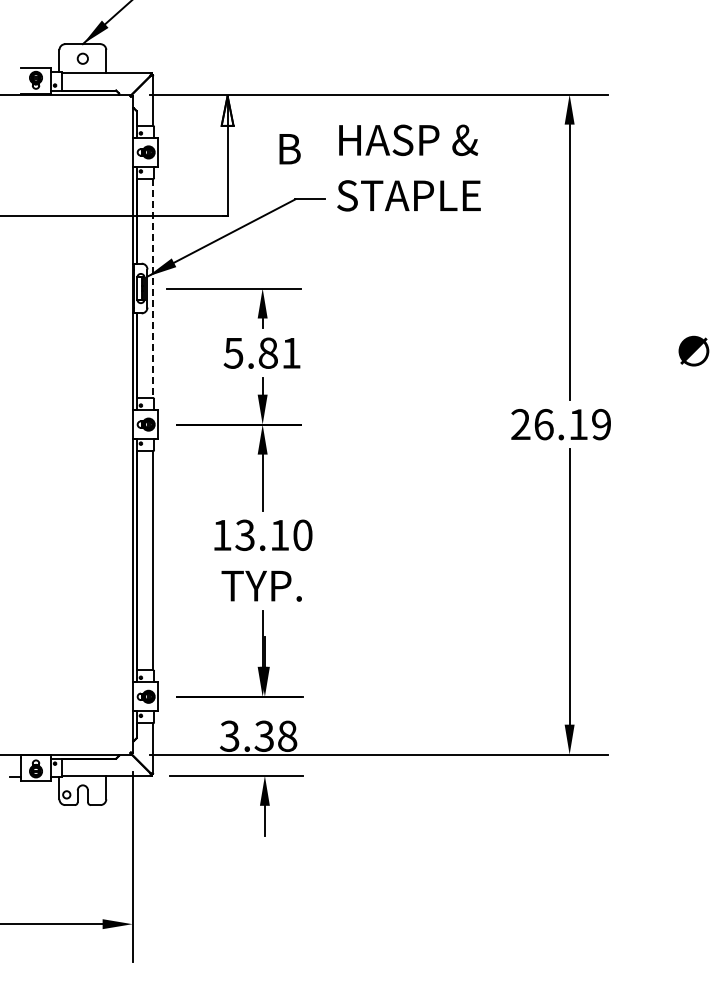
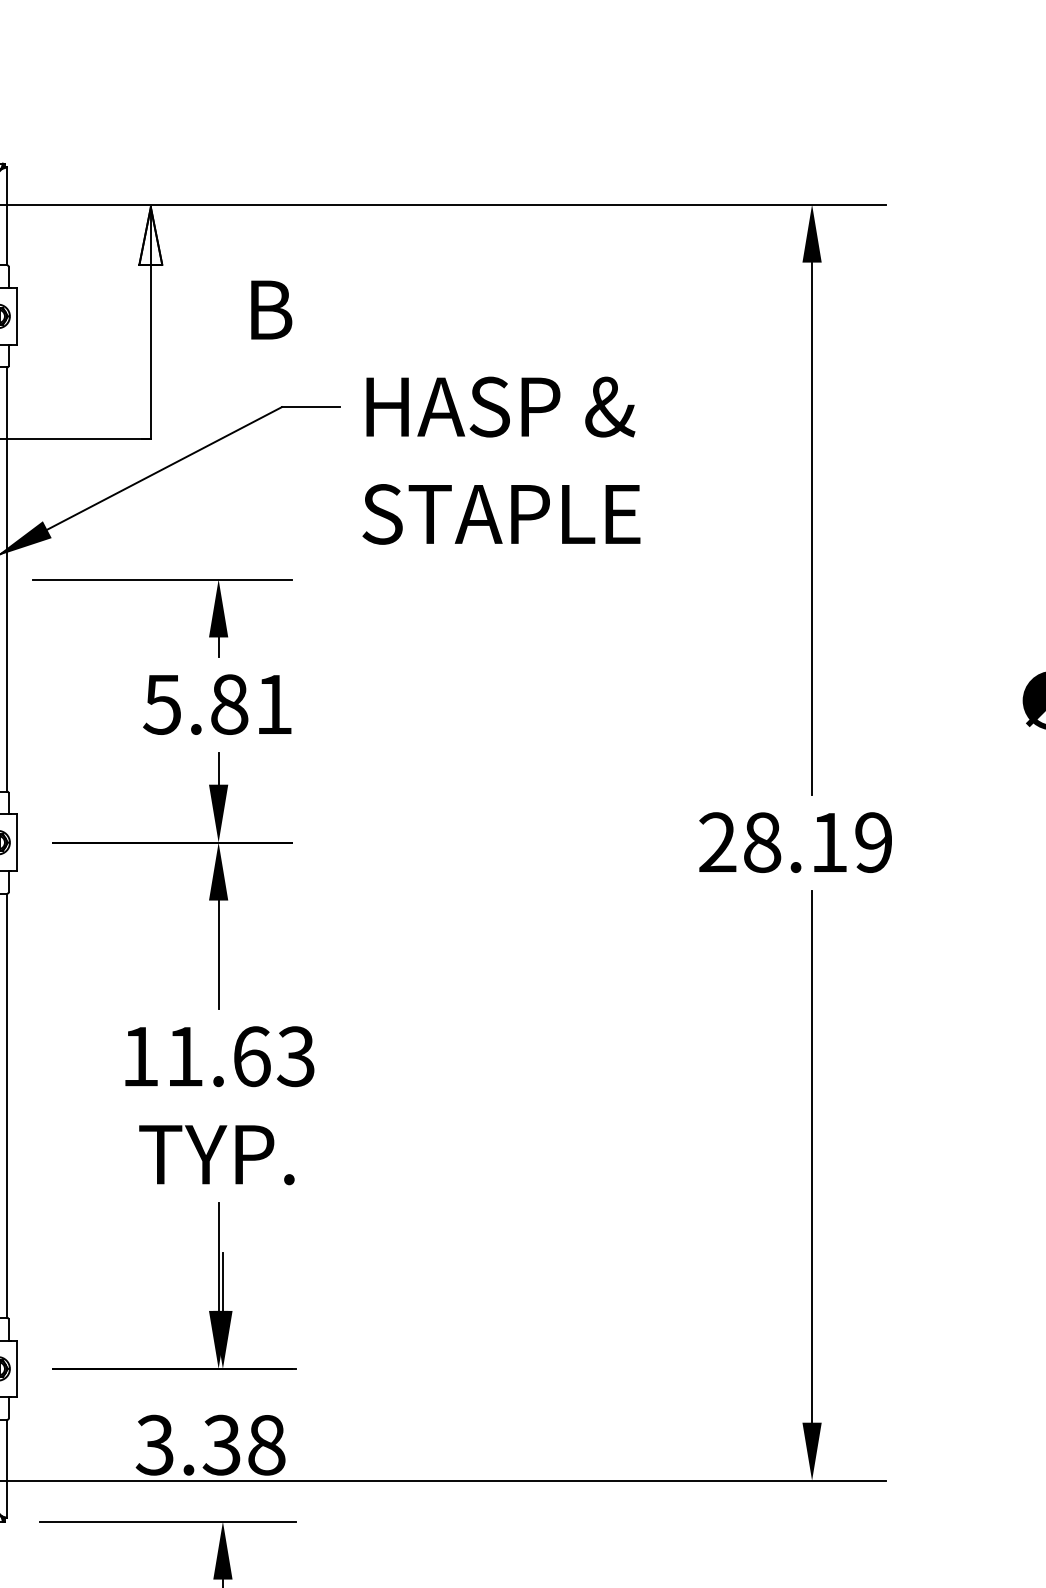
text: (408, 167) -> (500, 459), moved
line: (153, 288) -> (7, 579), dashed -> solid
text: (543, 424) -> (761, 842), 26.19 -> 28.19
text: (273, 535) -> (239, 1056), 13.10 -> 11.63

